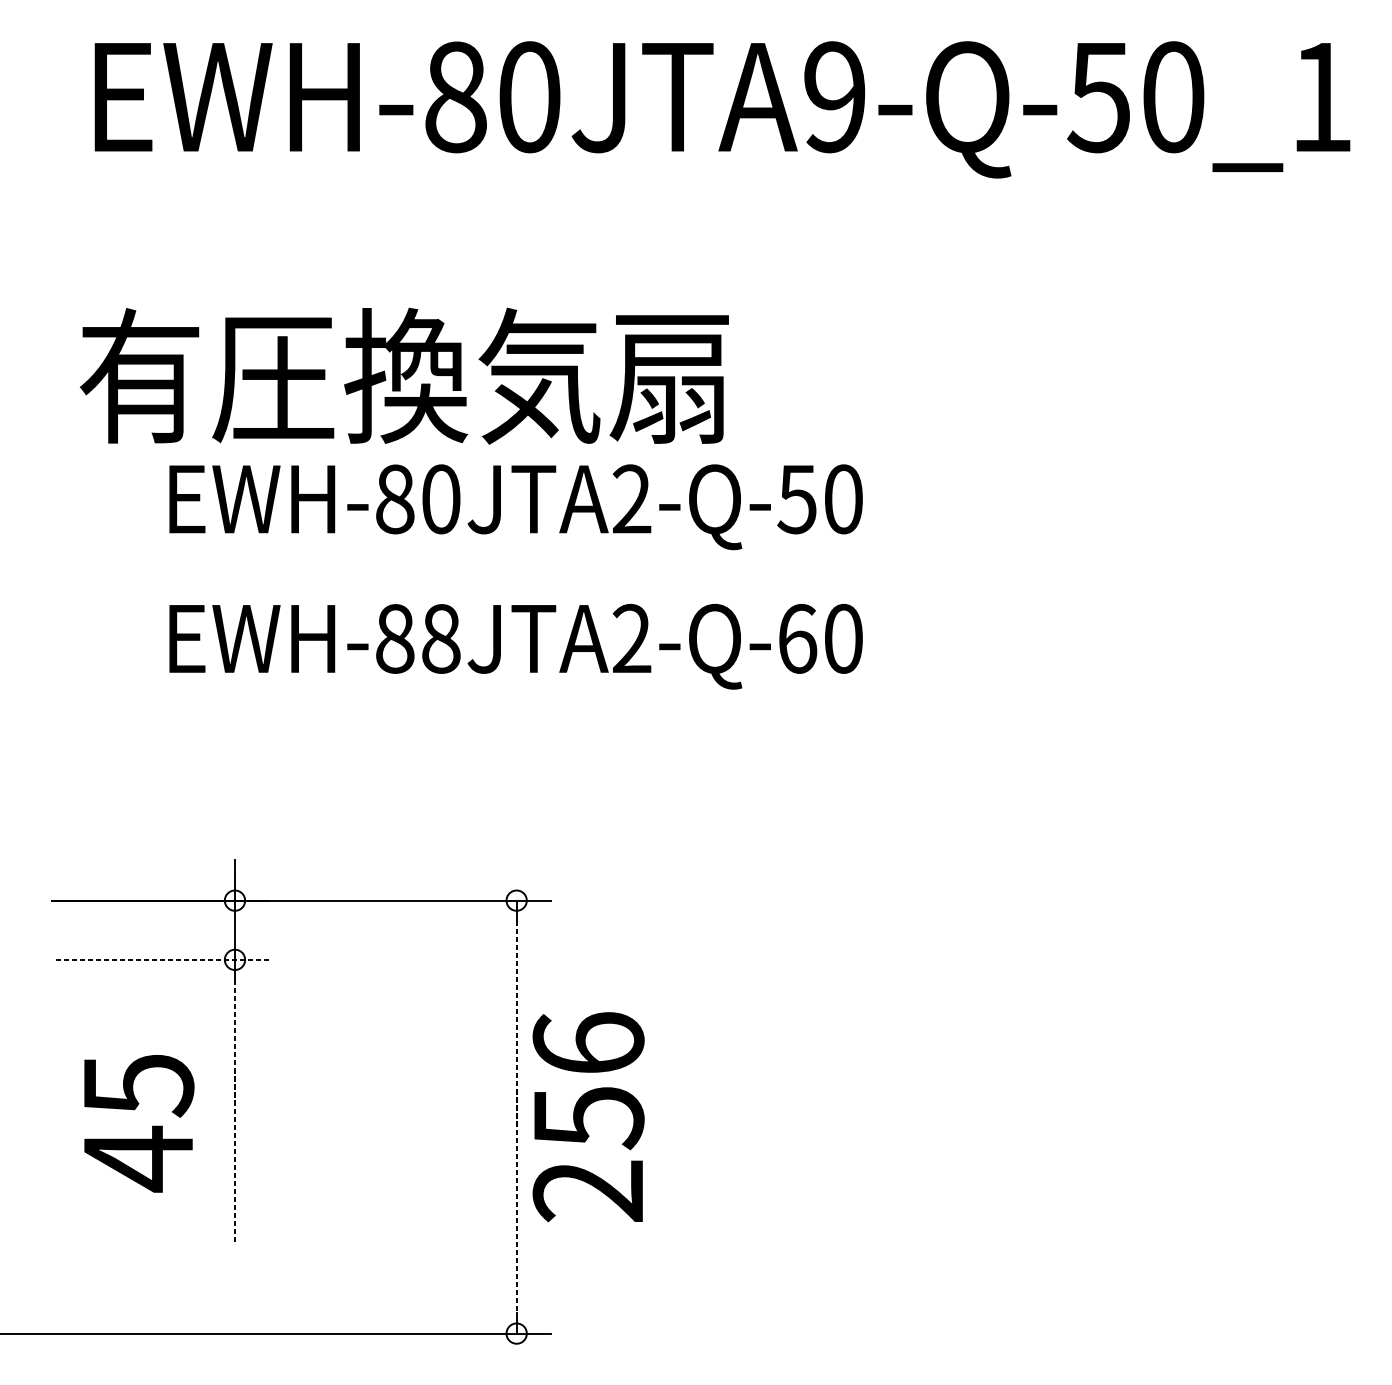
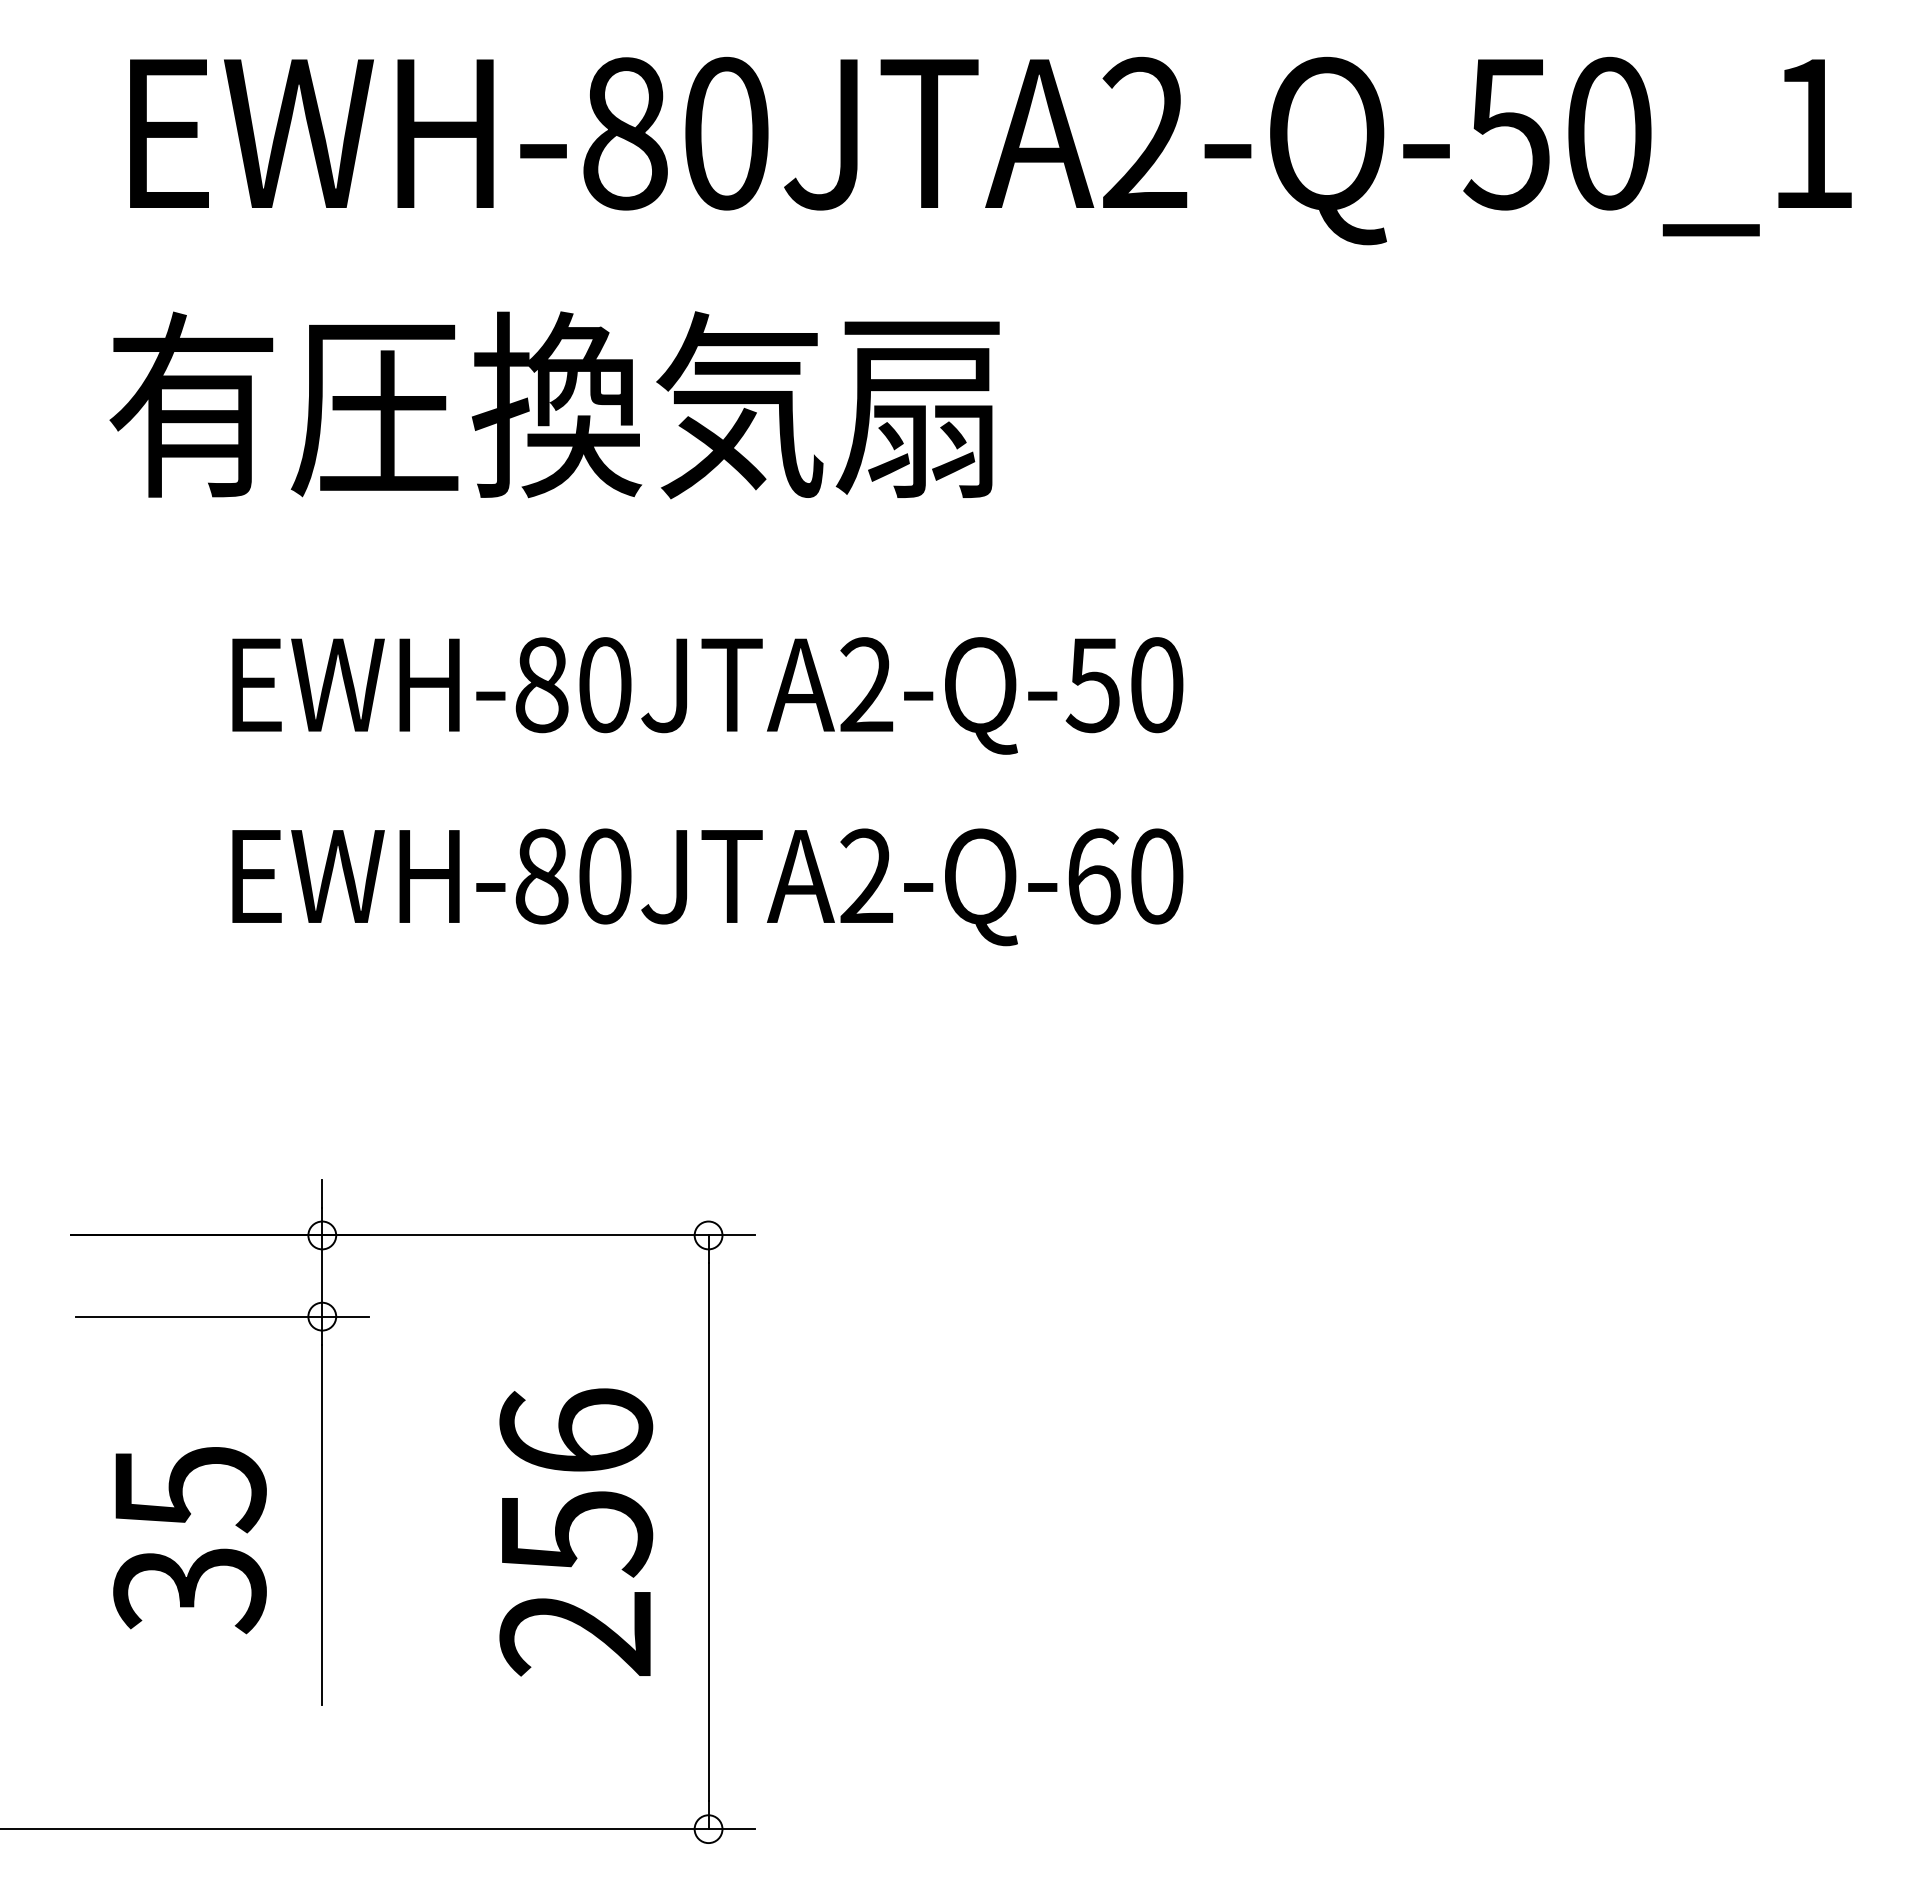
text: (834, 97) -> (1144, 133), EWH-80JTA9-Q-50_1 -> EWH-80JTA2-Q-50_1
text: (404, 376) -> (554, 405), moved
text: (441, 638) -> (605, 876), EWH-88JTA2-Q-60 -> EWH-80JTA2-Q-60
line: (162, 959) -> (222, 1316), dashed -> solid
line: (235, 1112) -> (322, 1525), dashed -> solid
line: (516, 1117) -> (708, 1532), dashed -> solid
text: (588, 1117) -> (576, 1532), moved
text: (138, 1158) -> (189, 1589), 45 -> 35

